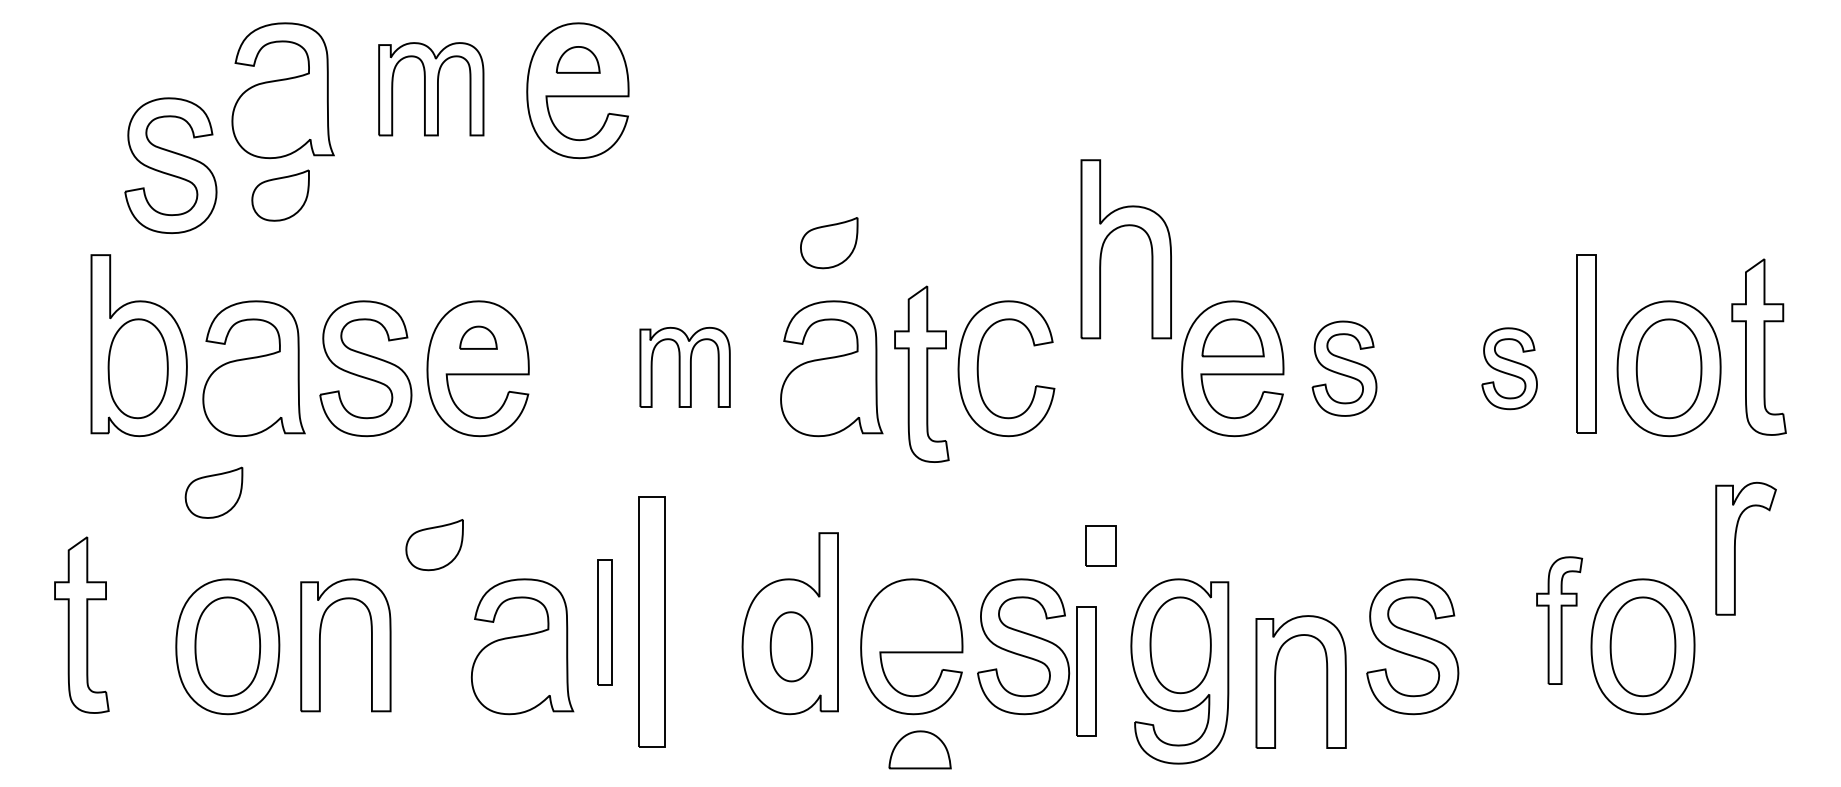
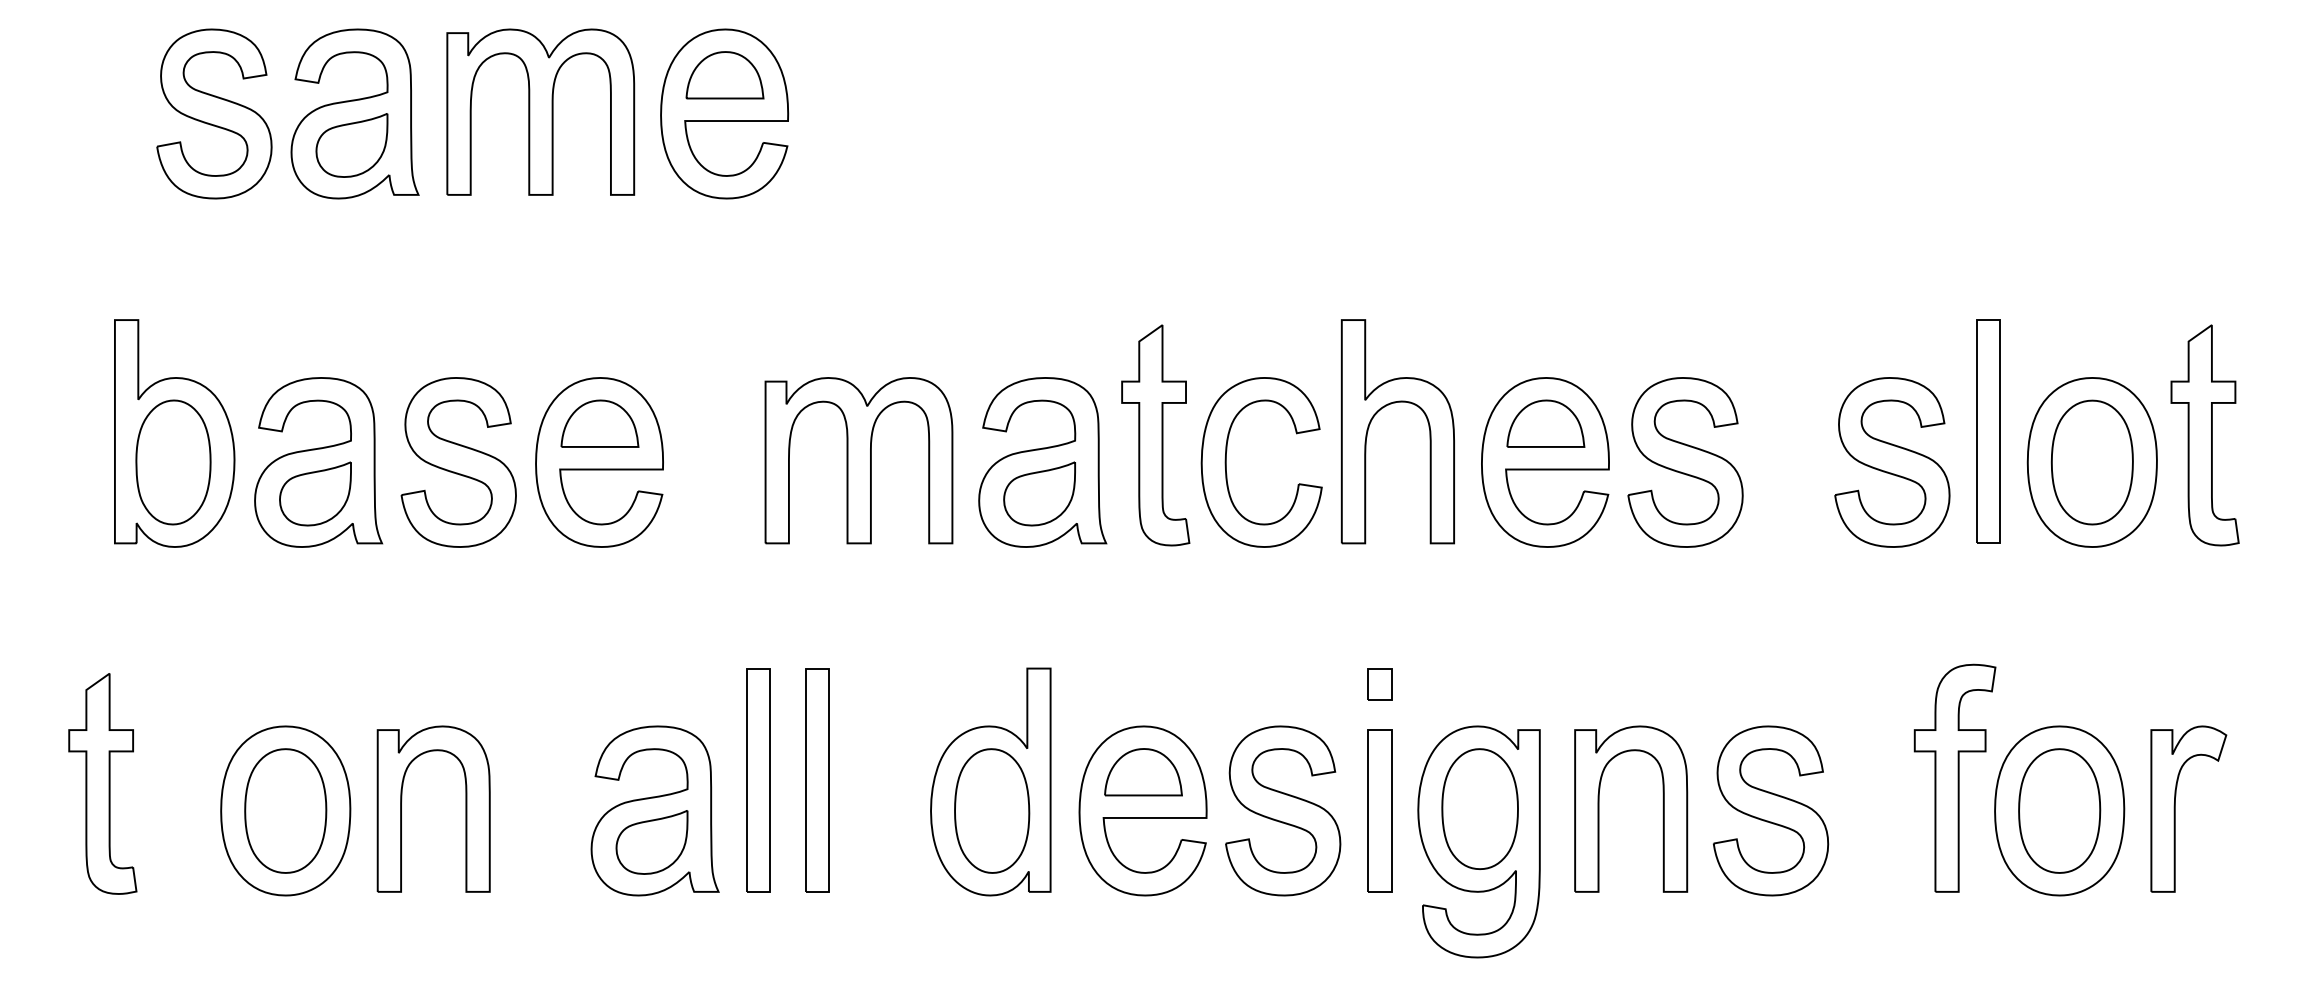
part: (577, 60) -> (724, 75), size x1.43
part: (431, 88) -> (540, 111), size x1.43
part: (170, 165) -> (214, 113), moved
part: (280, 195) -> (351, 145), moved
part: (1110, 233) -> (1378, 412), moved
part: (829, 242) -> (1039, 493), moved
part: (478, 337) -> (599, 423), size x1.67
part: (684, 367) -> (858, 460), size x1.67
part: (1344, 368) -> (1685, 462), size x1.43
part: (1509, 368) -> (1892, 462), size x1.67
part: (921, 374) -> (1155, 435), moved
part: (214, 492) -> (315, 493), moved
part: (434, 545) -> (651, 842), moved
part: (1100, 545) -> (1379, 684), size x0.62
part: (1735, 548) -> (2175, 808), moved
part: (1559, 620) -> (1954, 777), size x1.43
part: (604, 622) -> (758, 780), size x1.43
part: (652, 622) -> (817, 780), size x0.71
part: (791, 646) -> (992, 810), size x1.43
part: (1086, 671) -> (1379, 810), moved
part: (1326, 681) -> (1662, 808), moved
part: (920, 750) -> (1143, 772), moved

